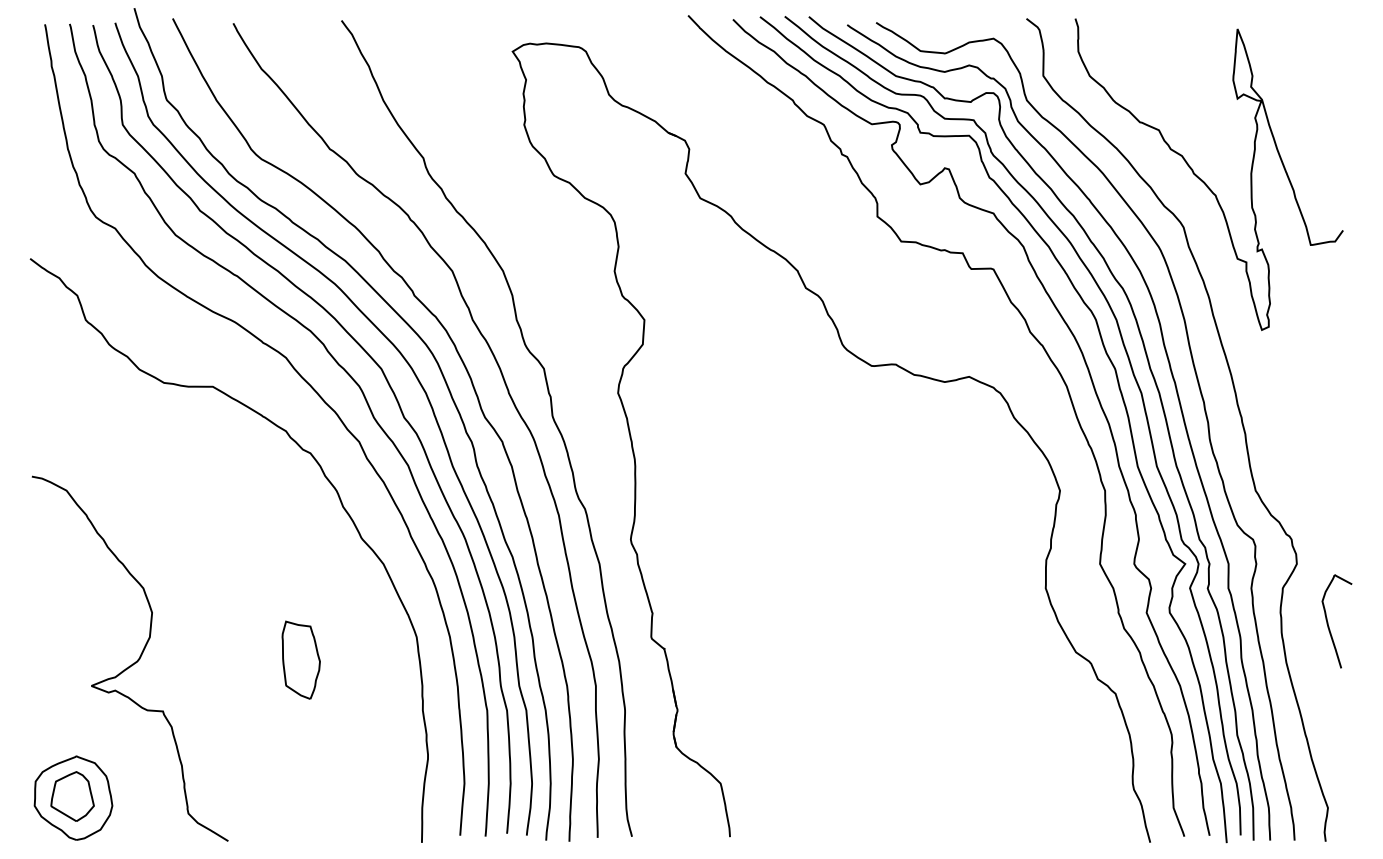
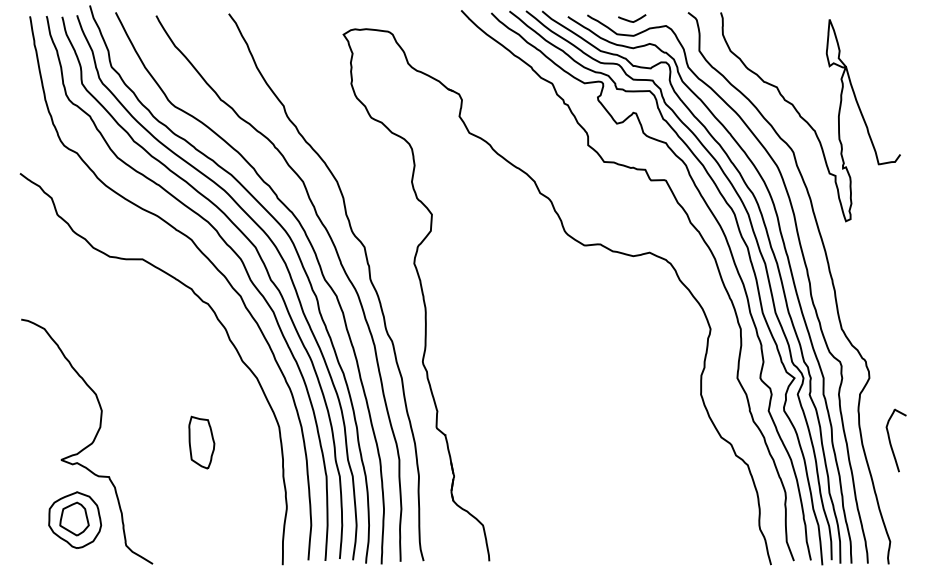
curve: (942, 30) -> (631, 20), added
curve: (1328, 621) -> (890, 440), moved
part: (74, 797) -> (75, 519), moved

